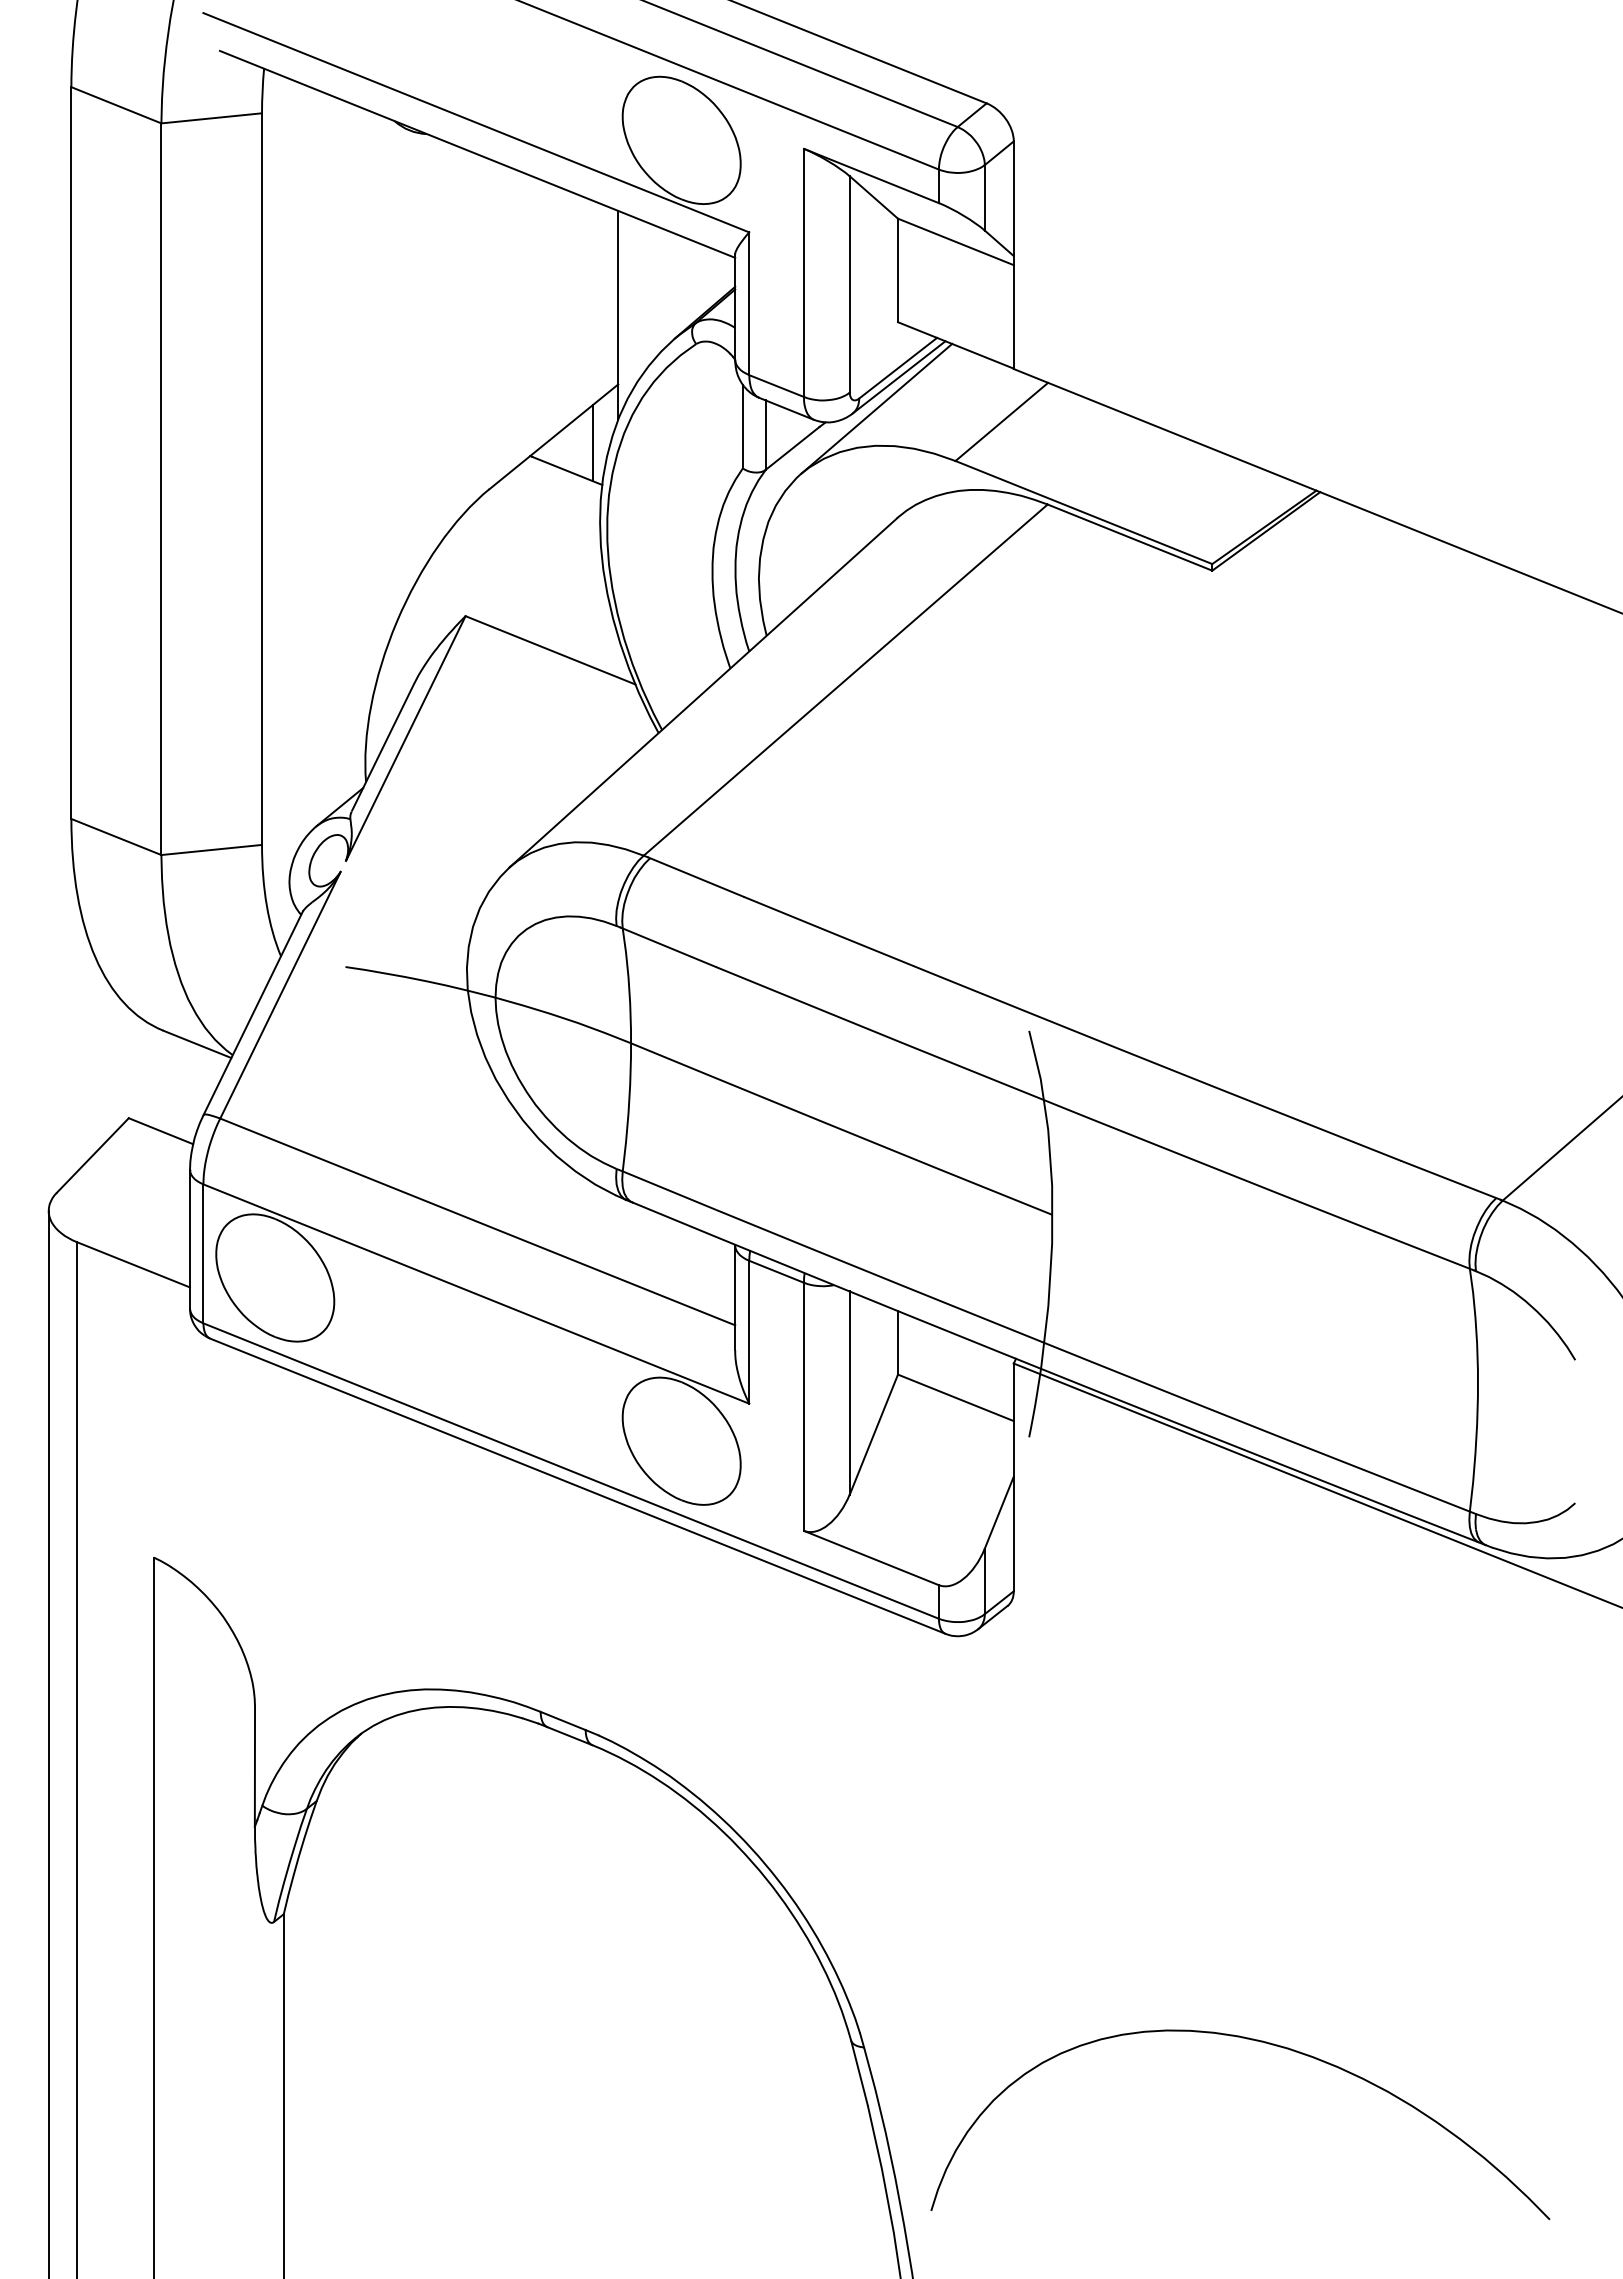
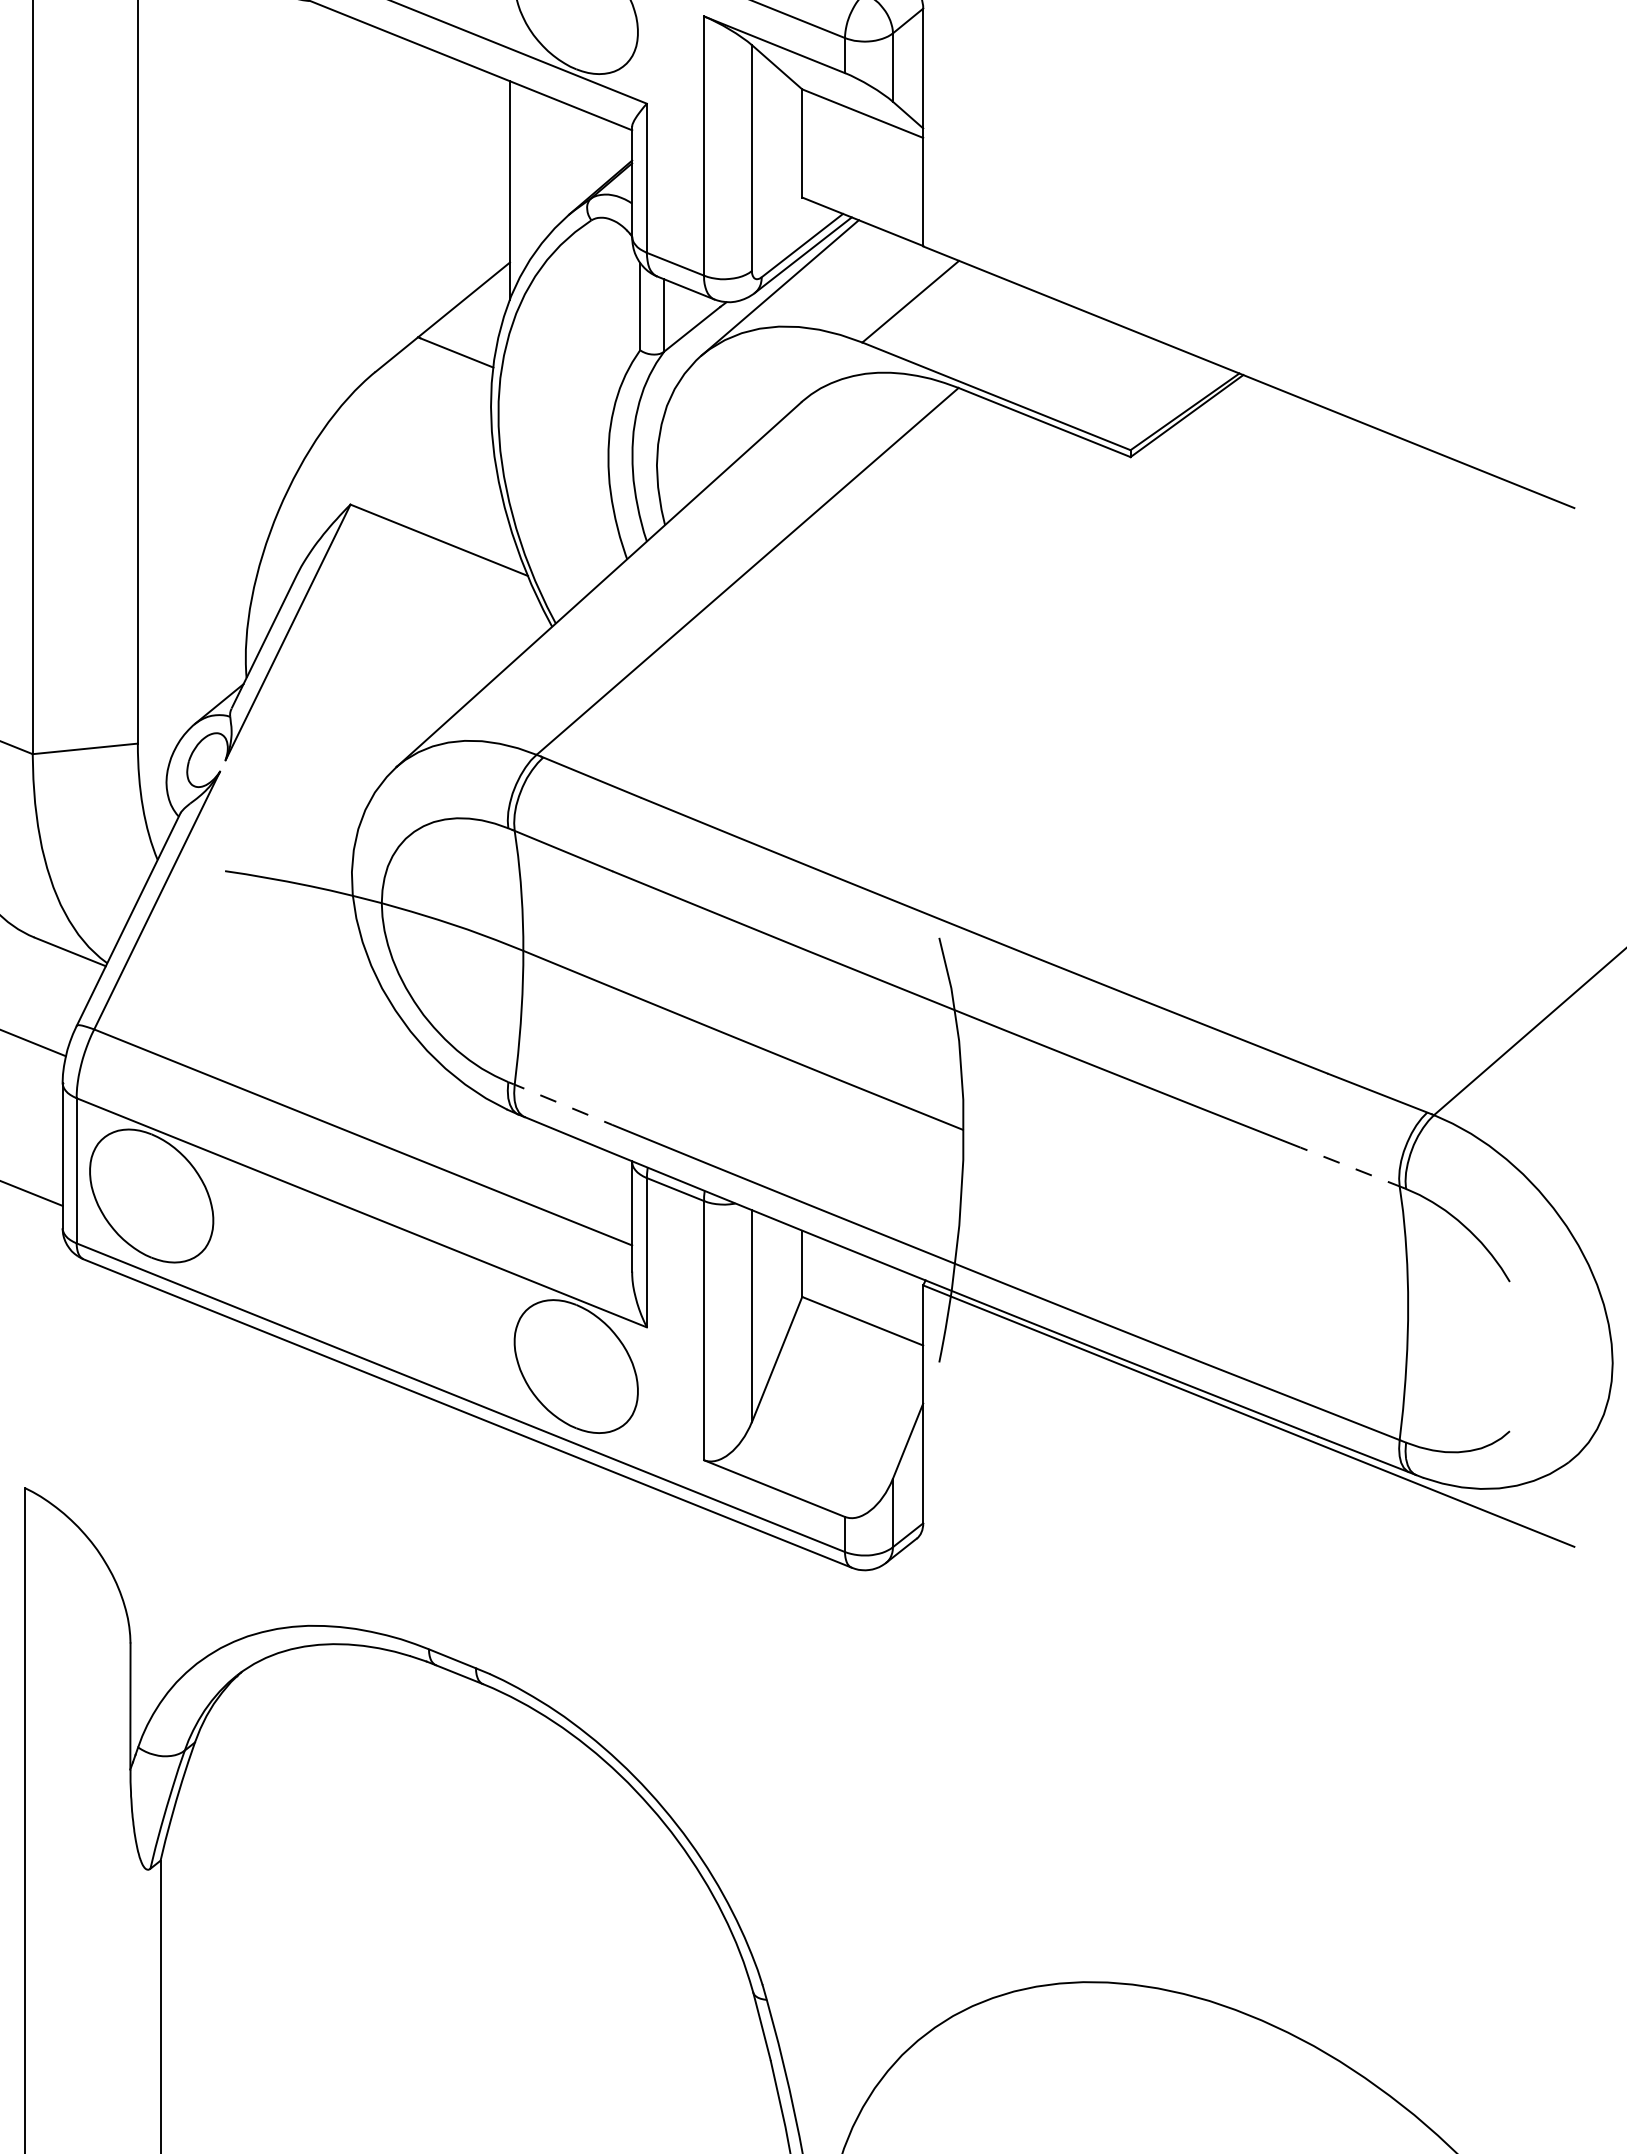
line: (592, 443) -> (483, 324), removed
line: (666, 1189) -> (560, 1103), solid -> dashed
line: (1424, 1250) -> (1352, 1167), solid -> dashed

